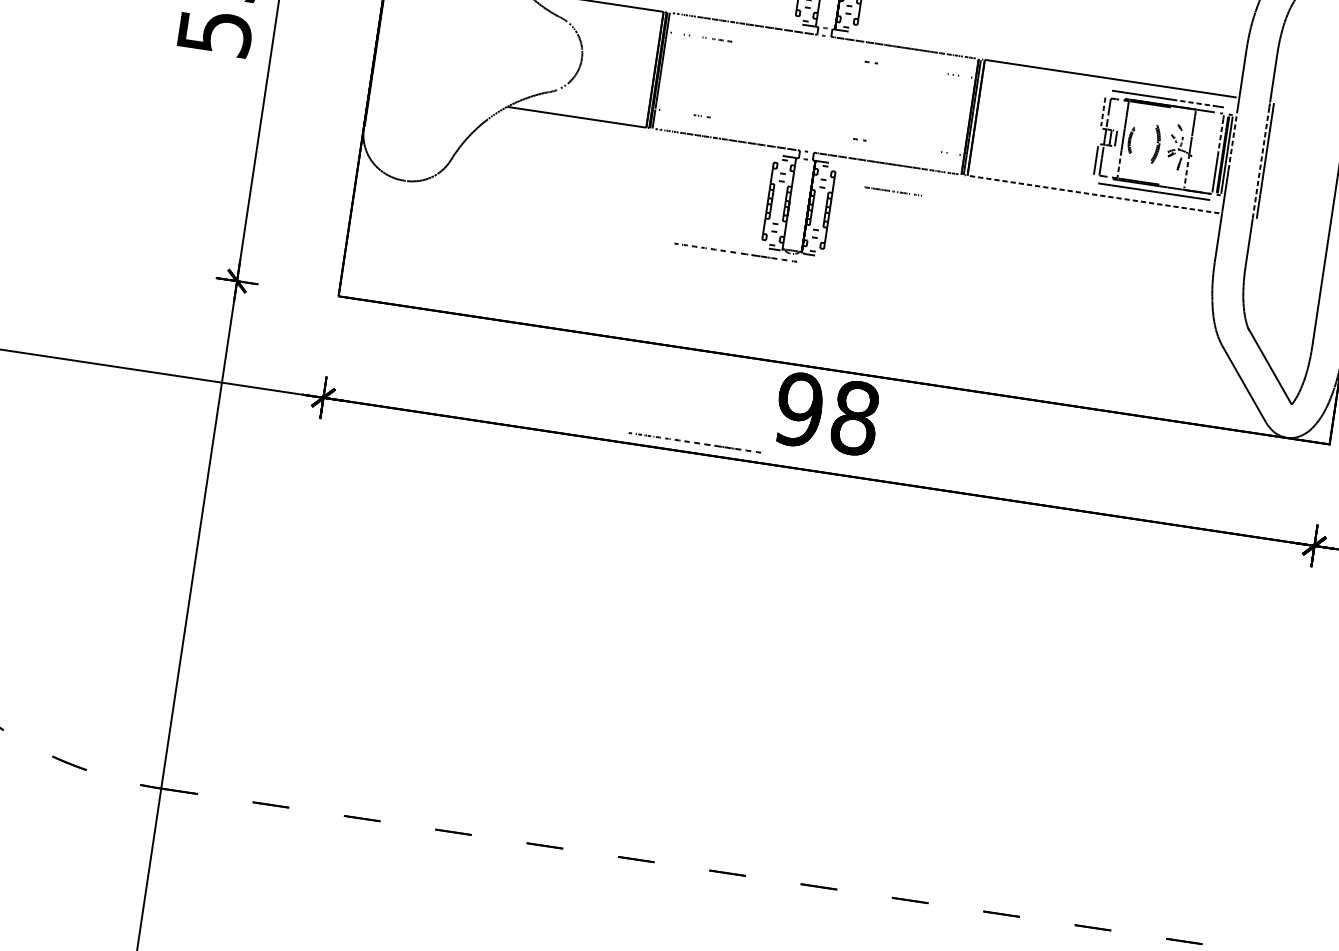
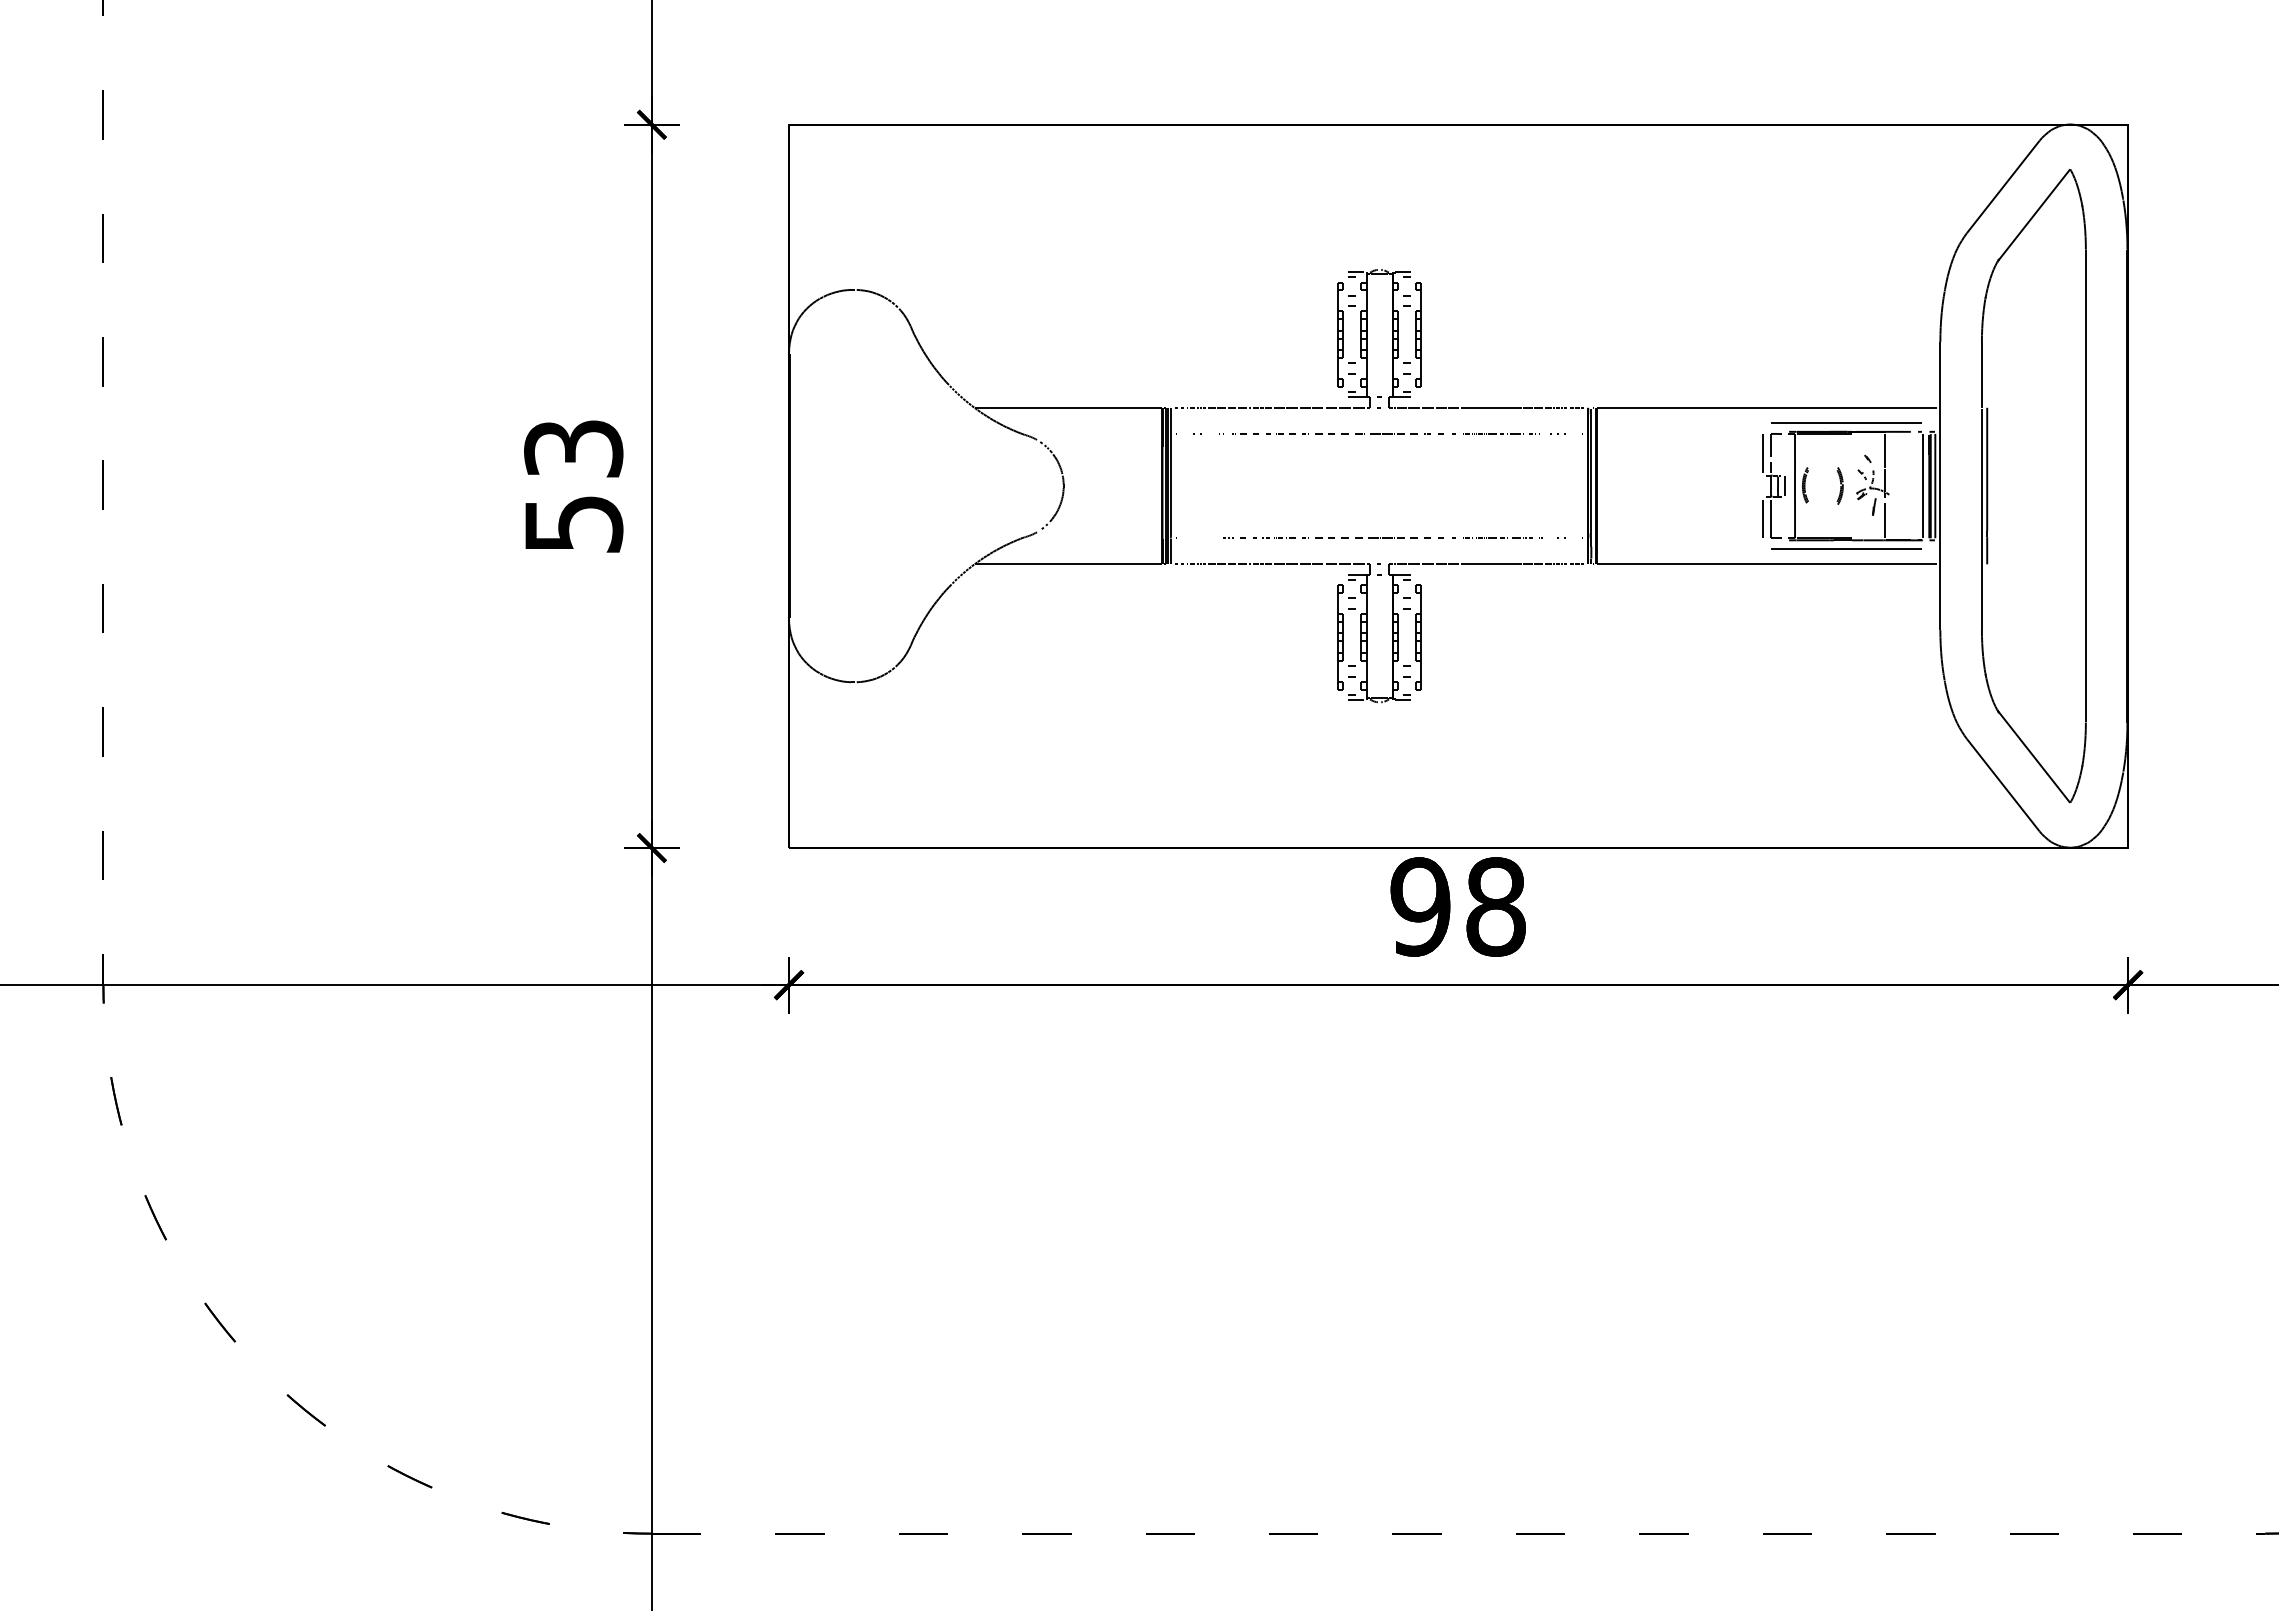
line: (1194, 102) -> (1881, 423), dashed -> solid
line: (1103, 112) -> (1763, 453), dashed -> solid
line: (1220, 137) -> (1923, 464), dashed -> solid
line: (1233, 139) -> (1940, 463), dashed -> solid
part: (1156, 144) -> (1839, 485), size x0.71
line: (900, 145) -> (1502, 537), added
line: (1260, 162) -> (1981, 489), dashed -> solid
line: (1119, 164) -> (1795, 519), dashed -> solid
line: (1186, 175) -> (1885, 520), dashed -> solid
line: (893, 191) -> (1501, 433), moved
line: (1093, 194) -> (1766, 564), dashed -> solid
line: (735, 252) -> (1348, 433), moved
line: (694, 442) -> (1341, 537), moved

